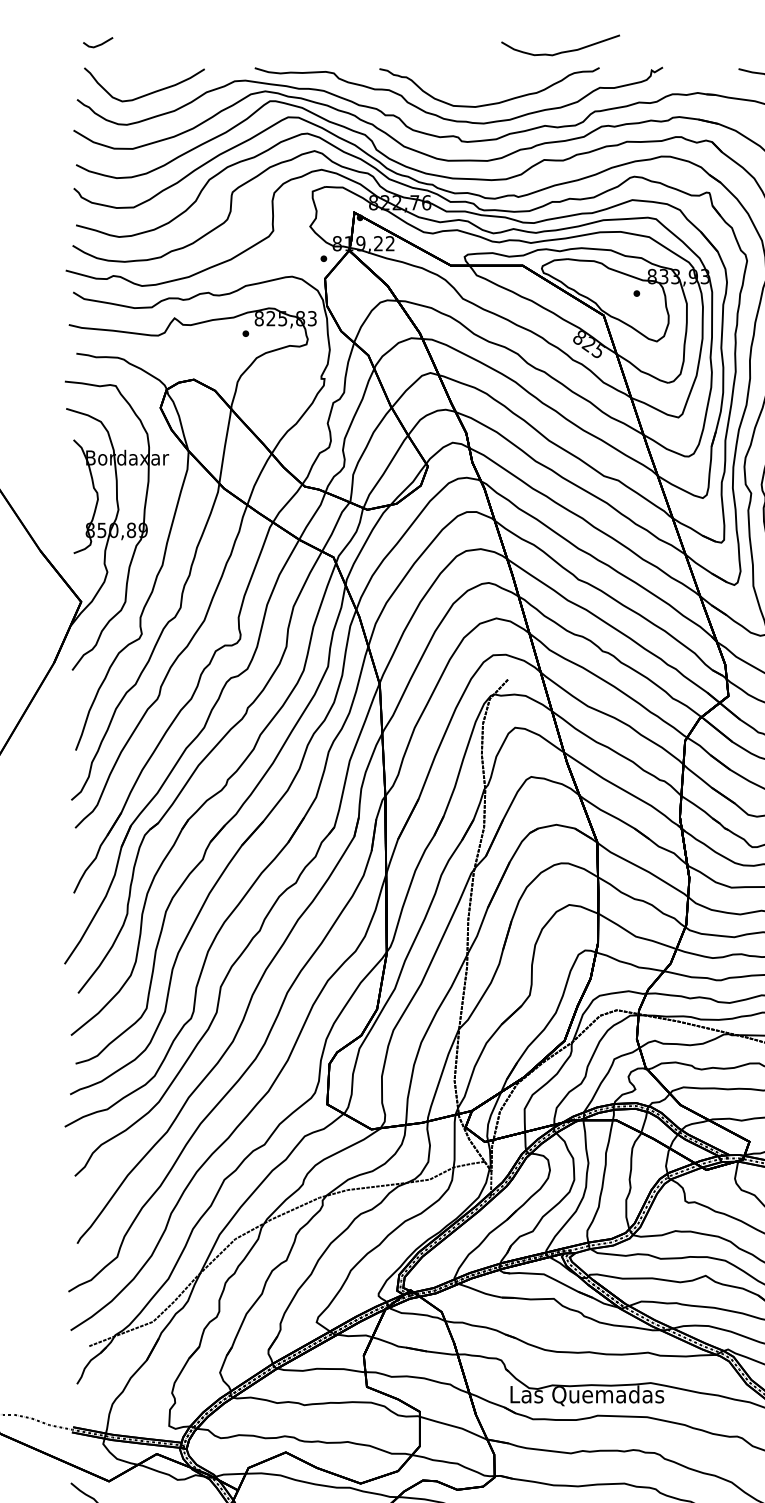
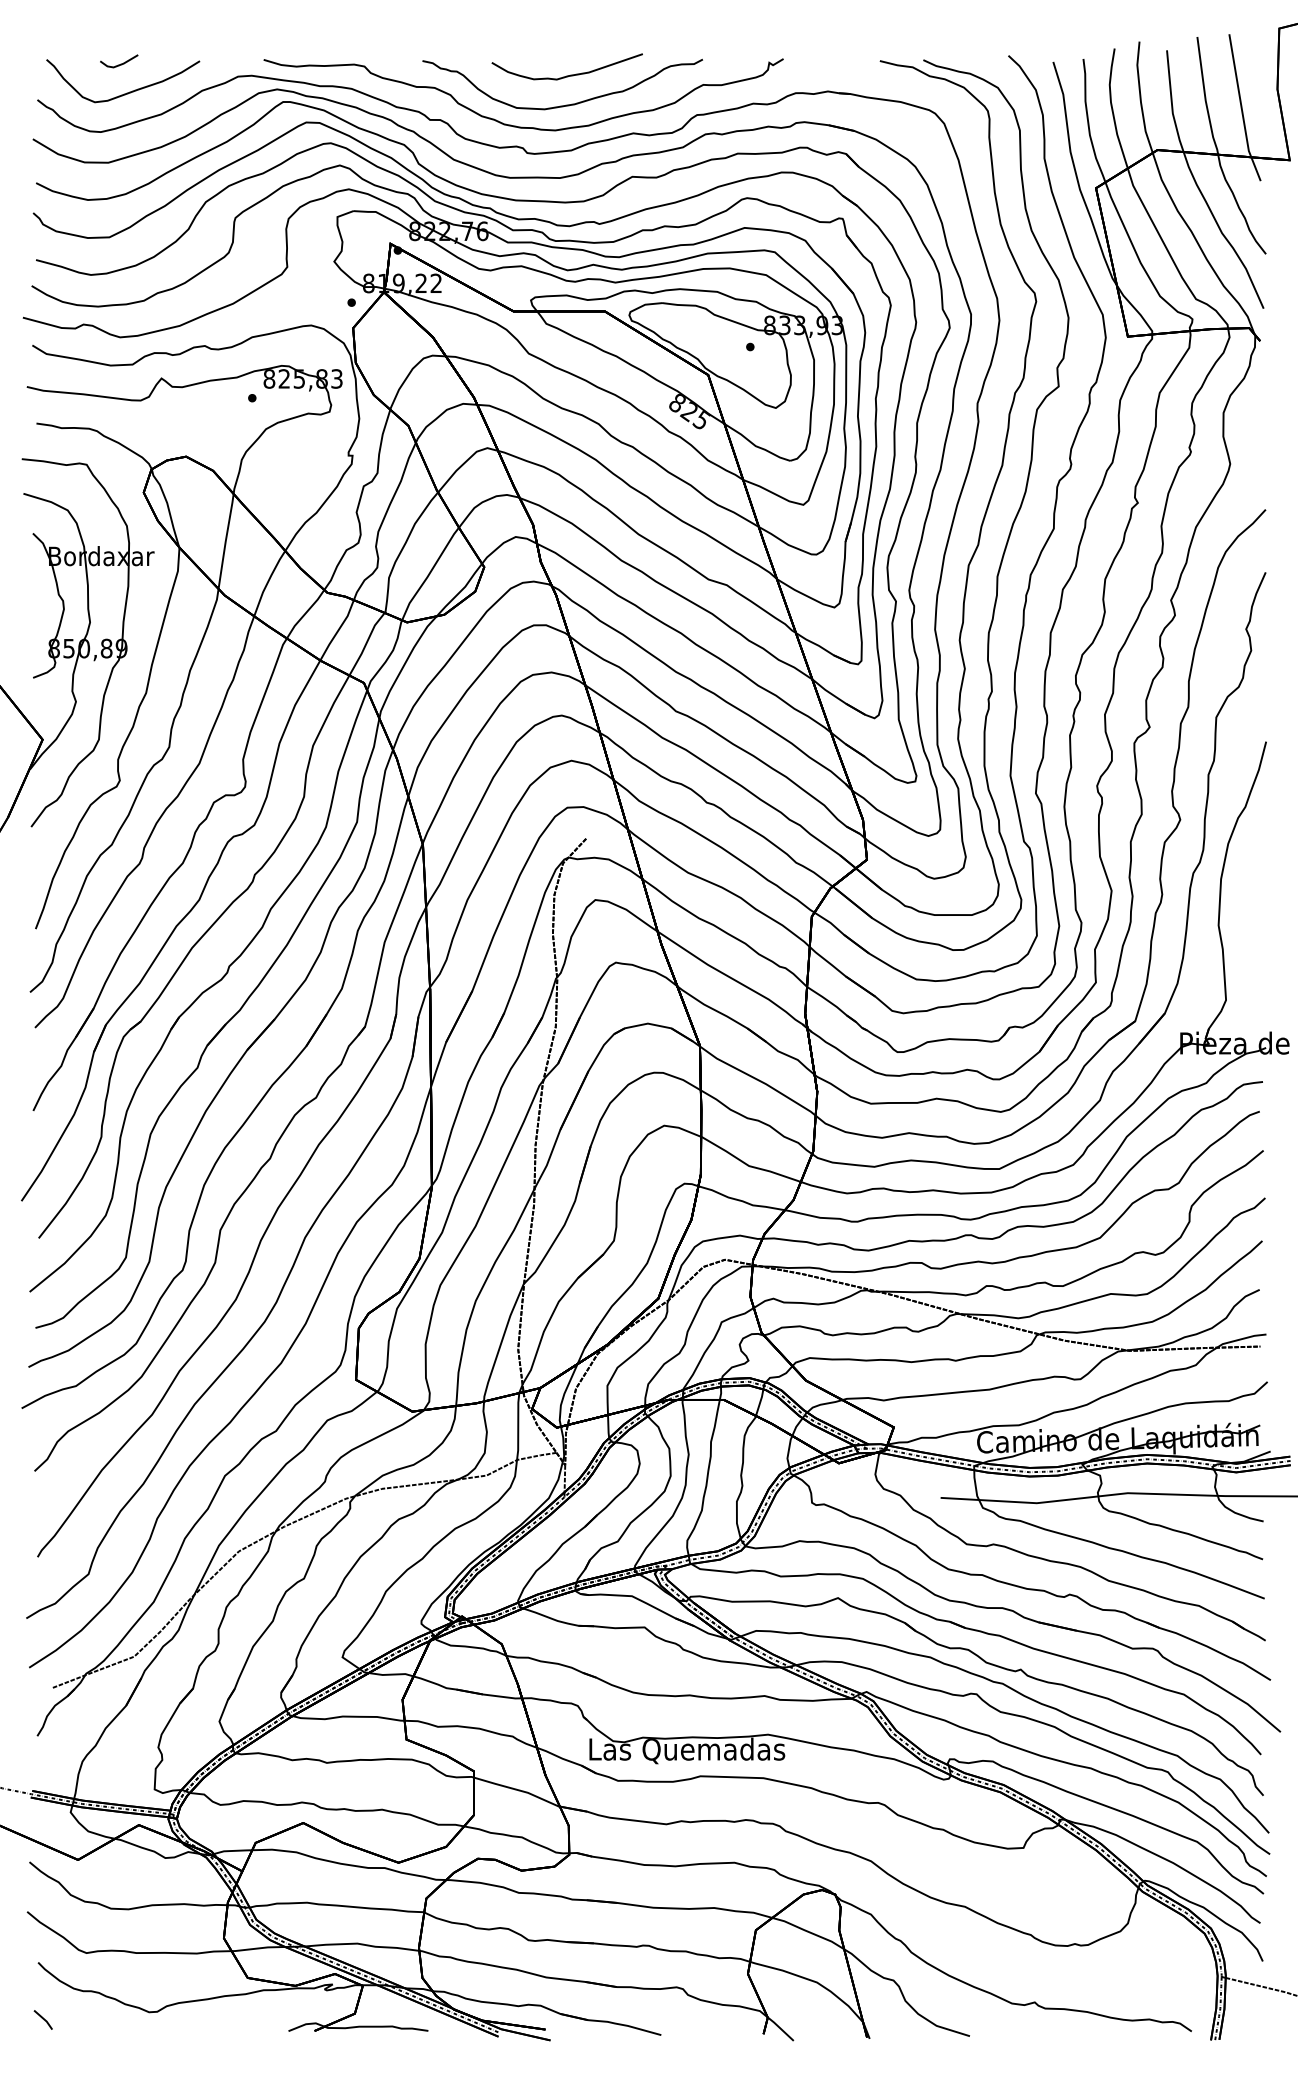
line: (99, 44) -> (120, 63), moved
curve: (563, 51) -> (570, 74), moved

